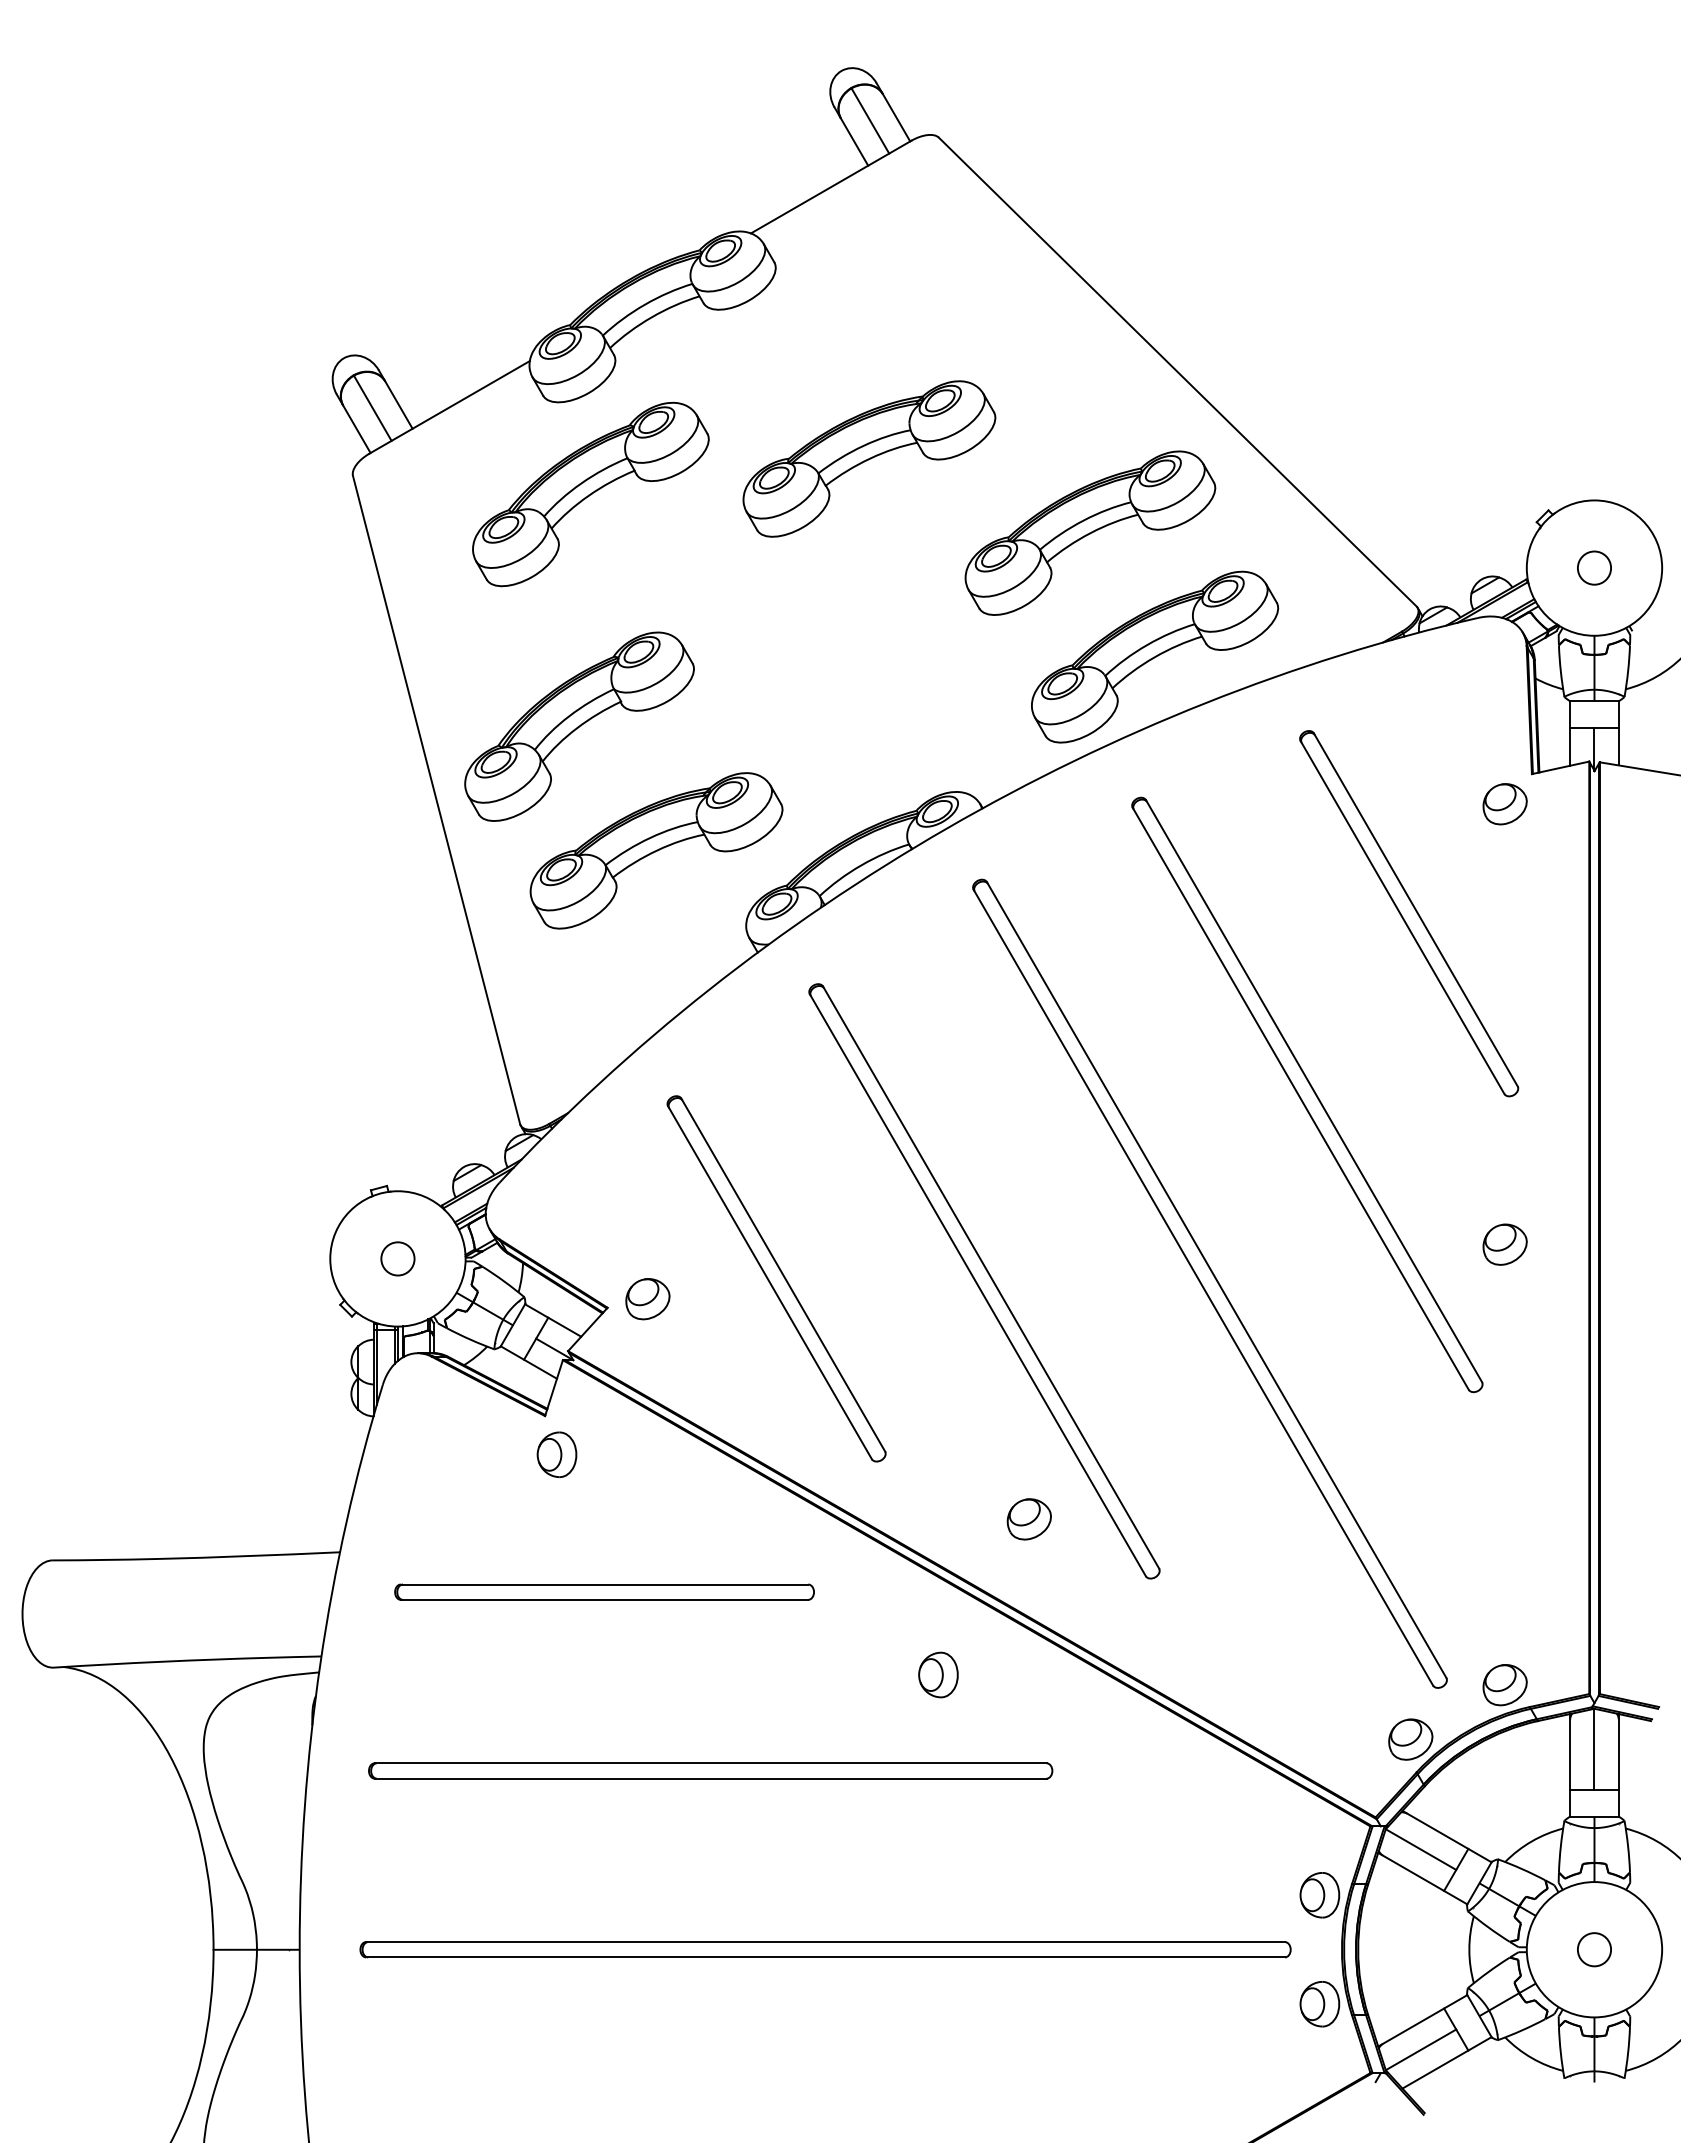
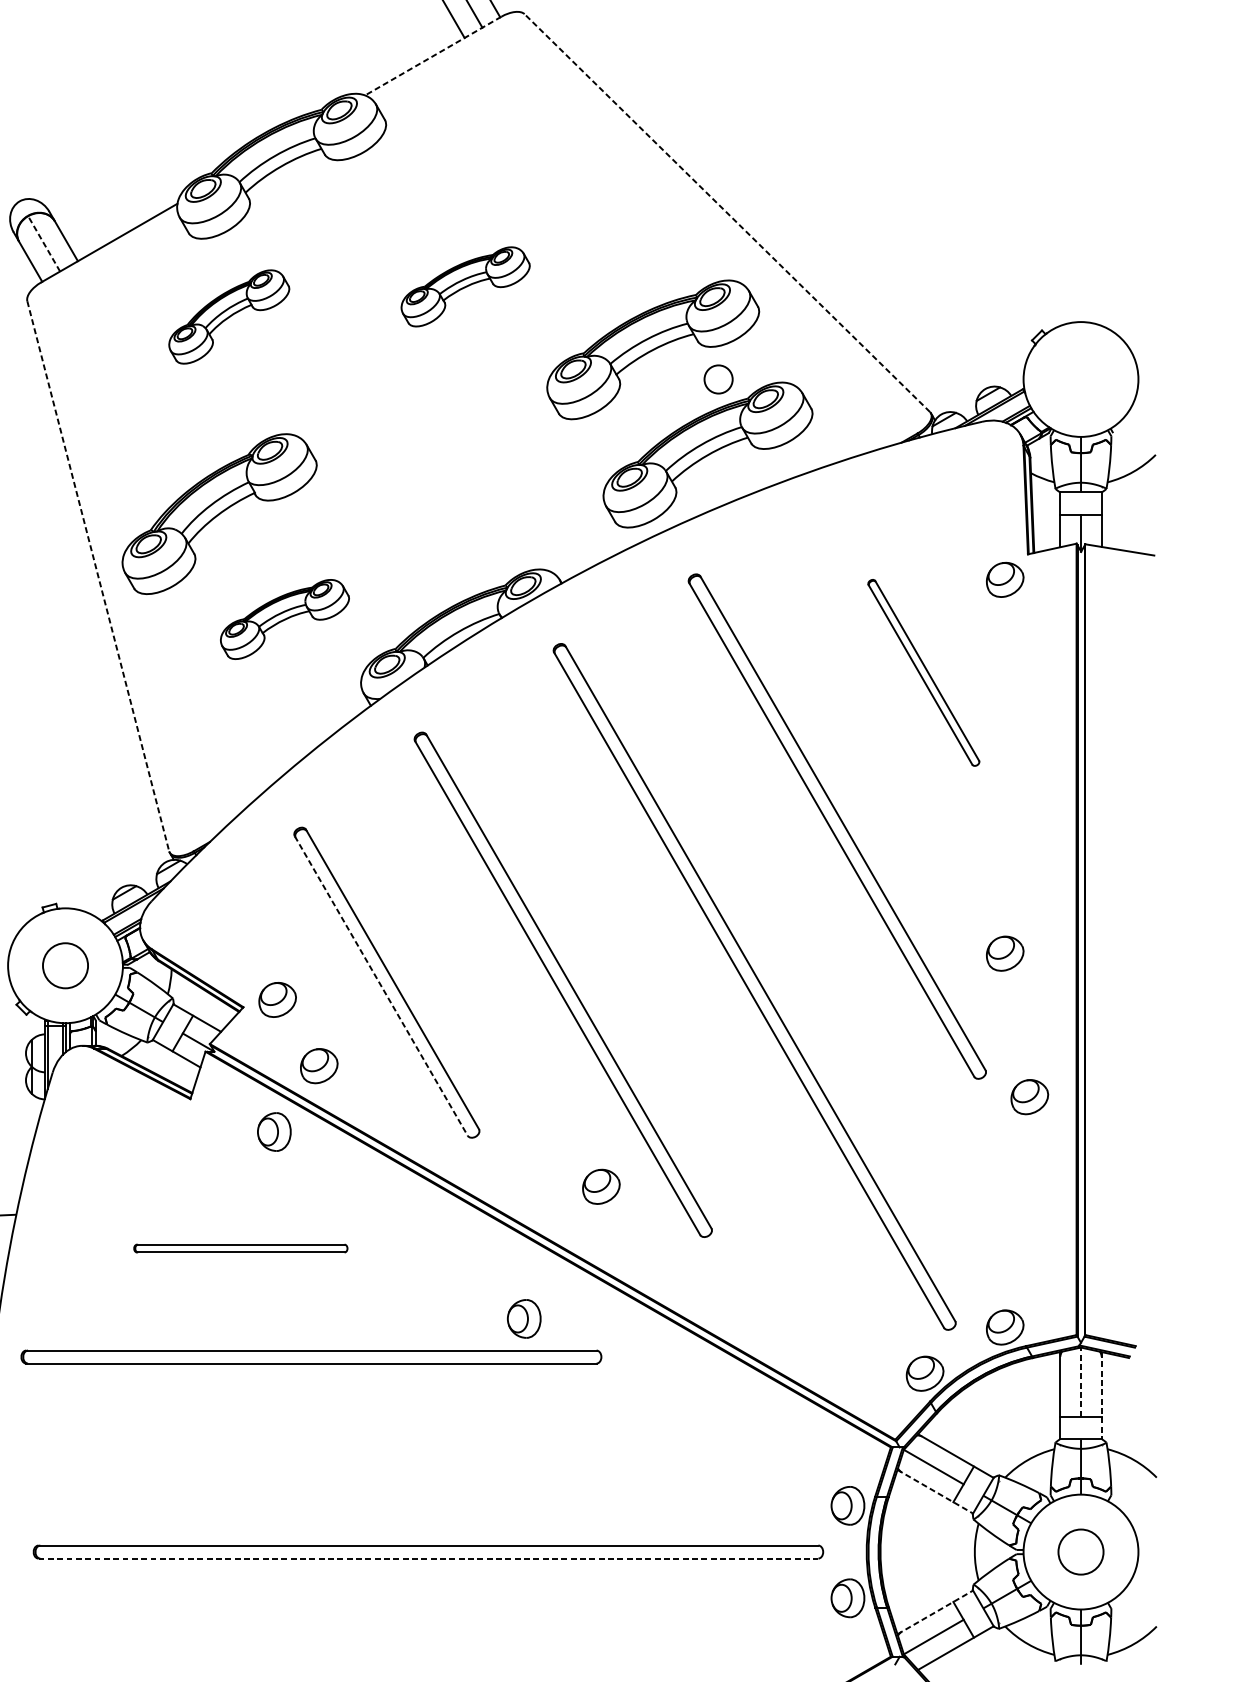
line: (831, 187) -> (433, 56), solid -> dashed
line: (1177, 372) -> (727, 213), solid -> dashed
line: (372, 408) -> (43, 244), solid -> dashed
part: (869, 458) -> (465, 286), size x0.6
part: (590, 494) -> (228, 317), size x0.6
circle: (1594, 567) -> (718, 378), moved
line: (436, 799) -> (98, 575), solid -> dashed
part: (656, 850) -> (284, 619), size x0.6
part: (1409, 913) -> (924, 672), size x0.6
circle: (397, 1258) -> (65, 965), size x1.6
line: (769, 1282) -> (380, 985), solid -> dashed
part: (696, 1377) -> (318, 1066), added
part: (1533, 1413) -> (1029, 1096), added
part: (556, 1454) -> (273, 1131), moved
part: (604, 1591) -> (240, 1248), size x0.6
line: (1594, 1749) -> (1081, 1382), solid -> dashed
line: (1618, 1765) -> (1101, 1395), solid -> dashed
part: (710, 1770) -> (311, 1356), moved
line: (1423, 1878) -> (935, 1491), solid -> dashed
circle: (1594, 1949) -> (1081, 1551), size x1.6
line: (826, 1957) -> (429, 1558), solid -> dashed
line: (1423, 2020) -> (935, 1612), solid -> dashed

